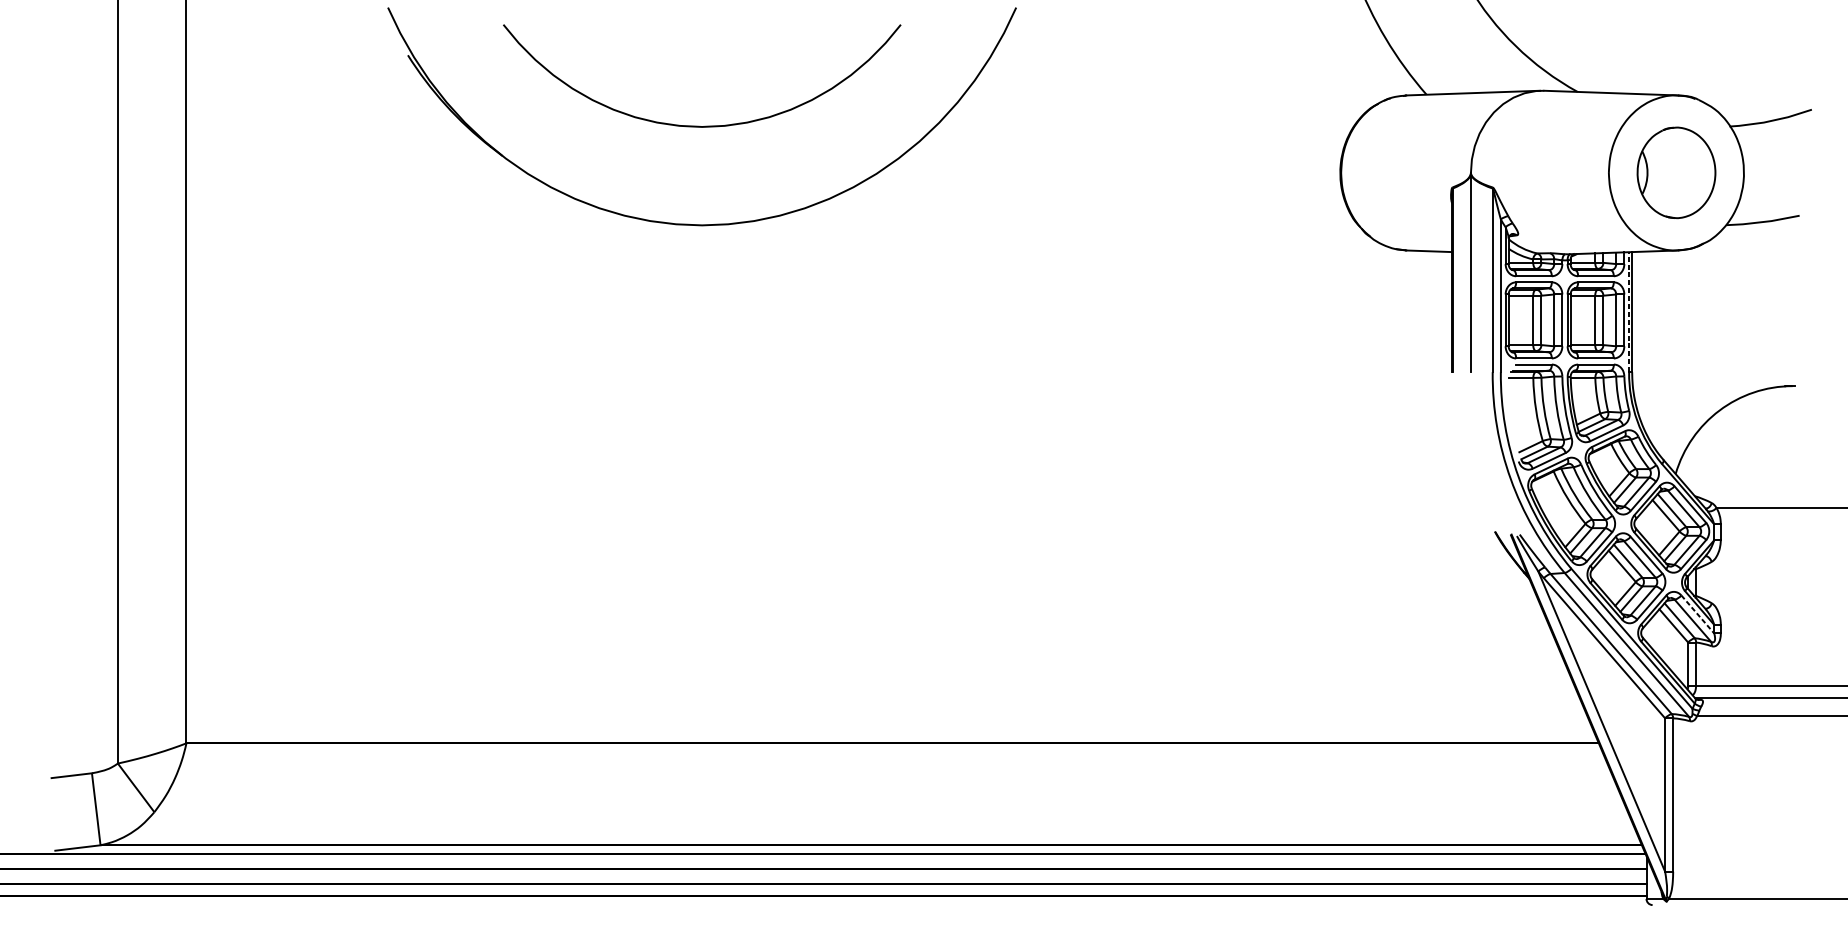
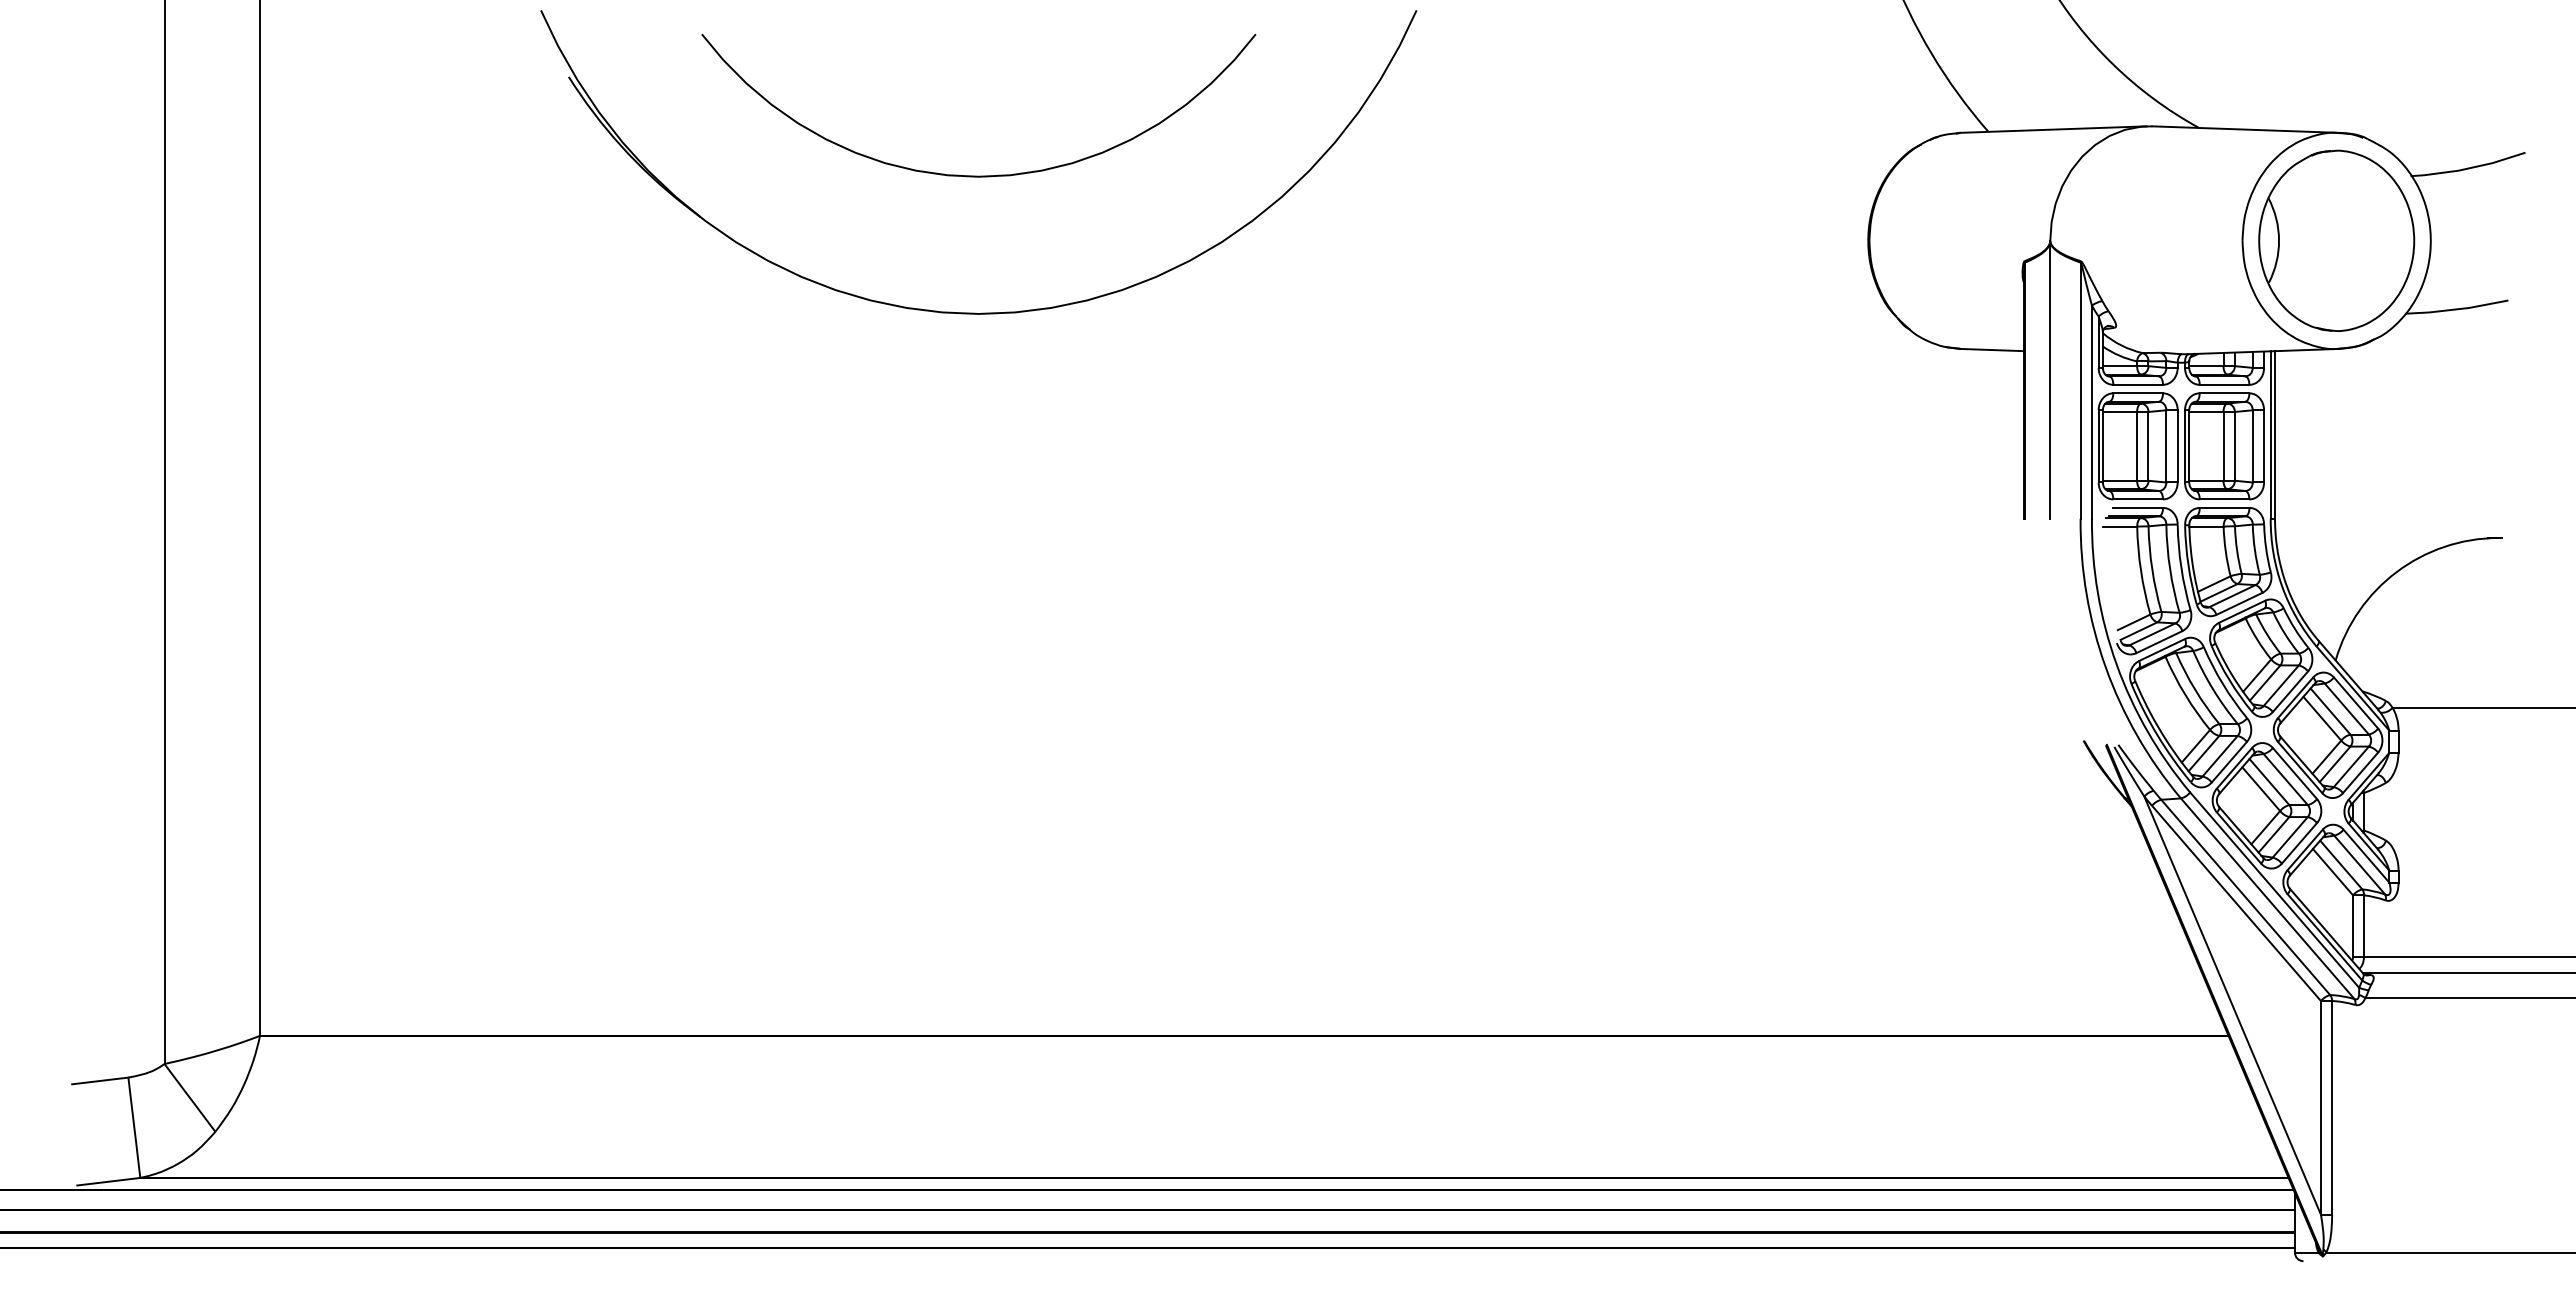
part: (1676, 172) -> (2336, 240), size x1.43
line: (1628, 311) -> (2270, 434), dashed -> solid
line: (1697, 614) -> (2366, 856), dashed -> solid

